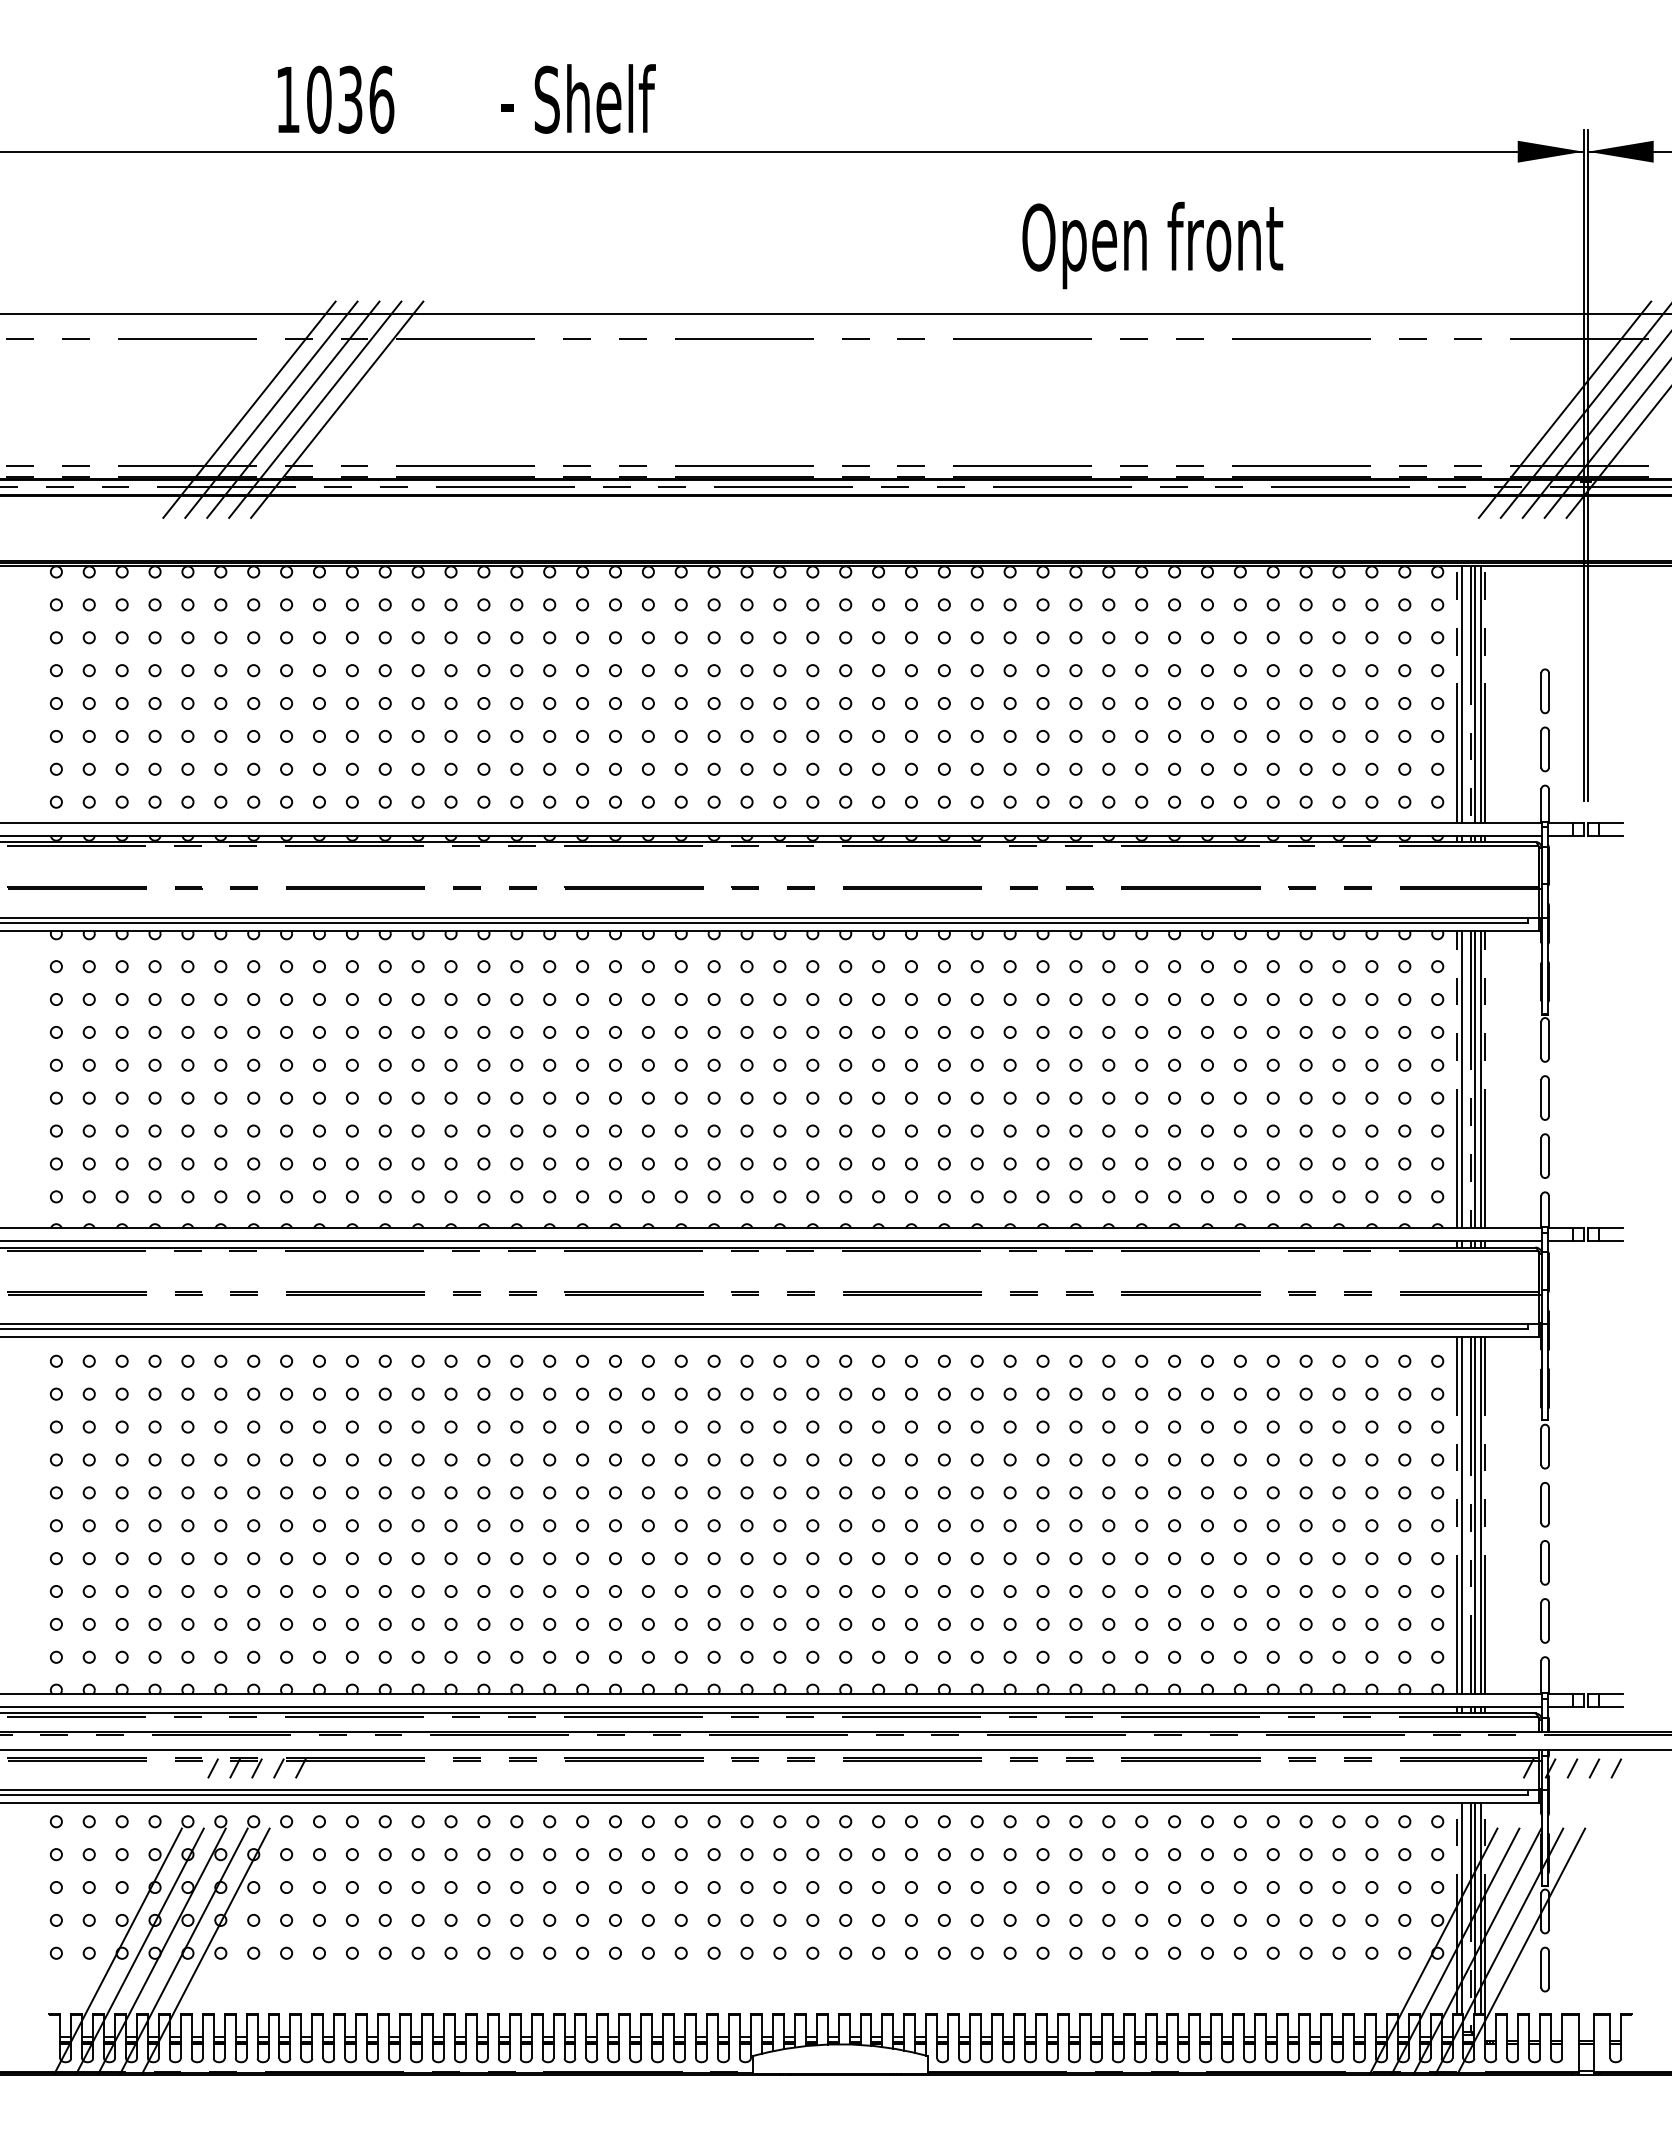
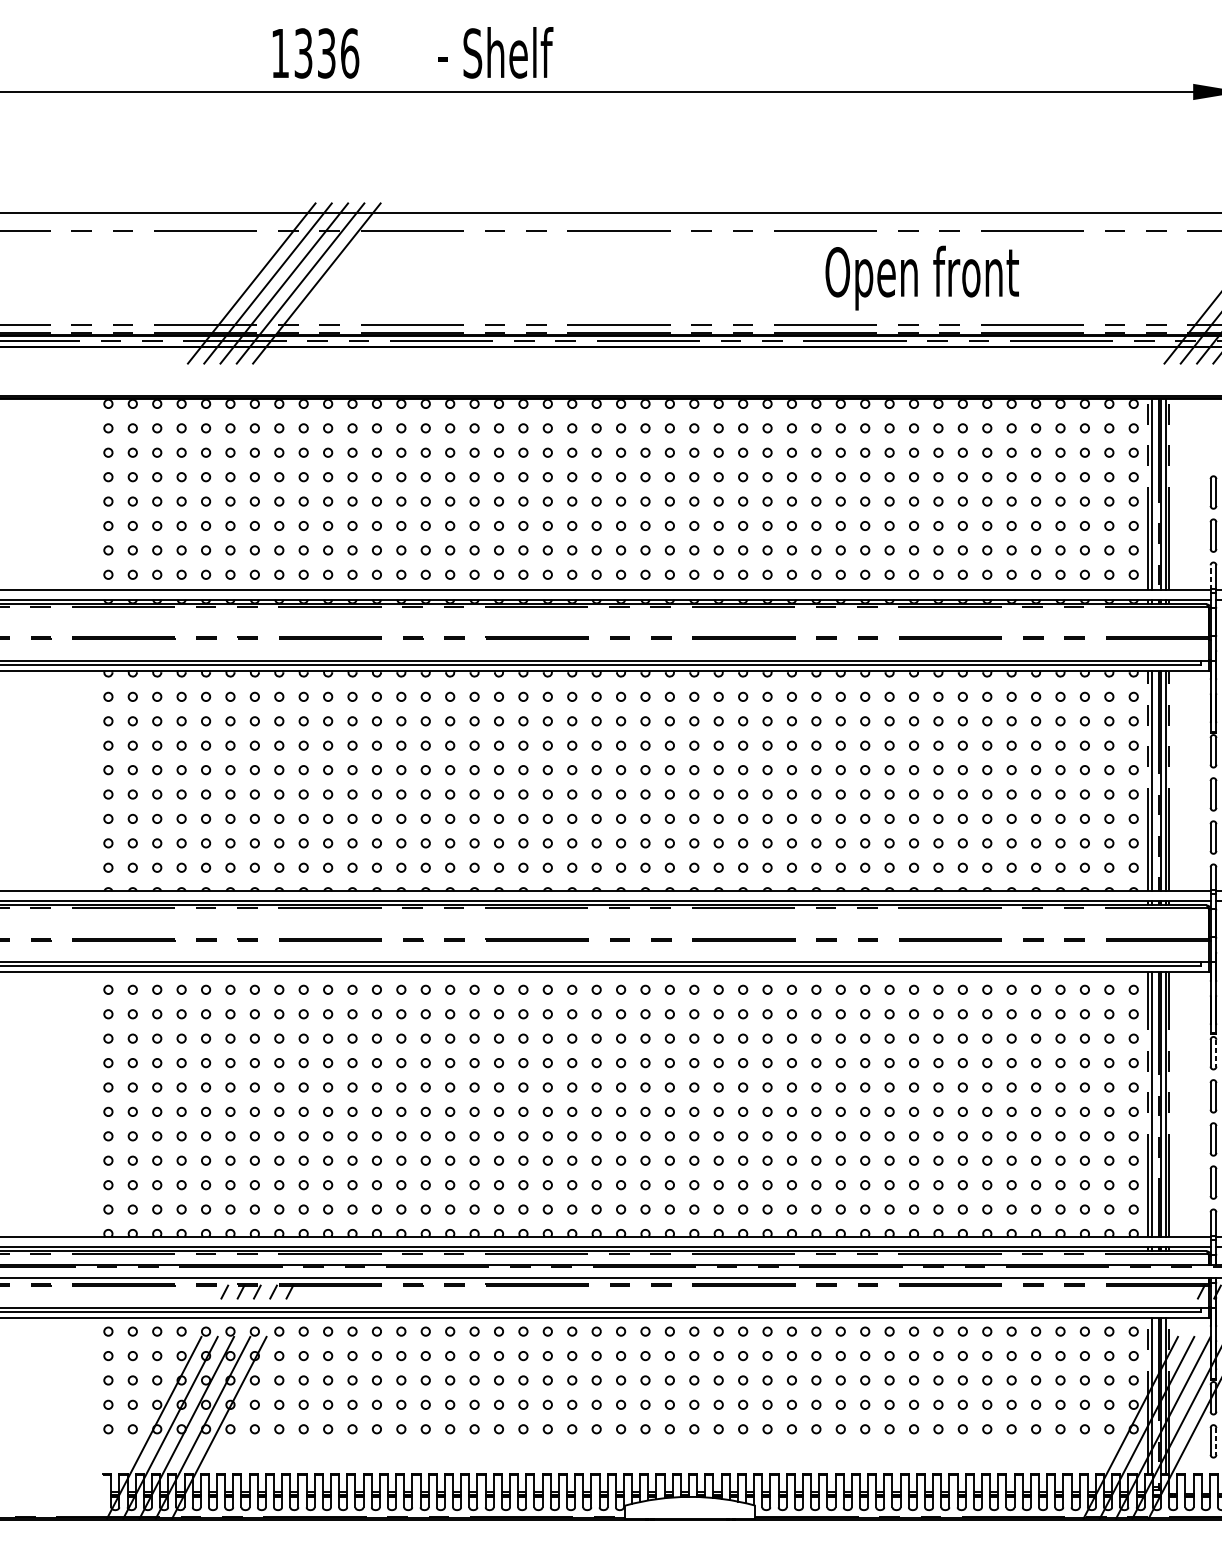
text: (319, 99) -> (303, 53), 1036 -> 1336
text: (1152, 245) -> (922, 278), moved
line: (1541, 806) -> (1210, 578), solid -> dashed
line: (1548, 1447) -> (1216, 1053), solid -> dashed
line: (1548, 1970) -> (1216, 1442), solid -> dashed

